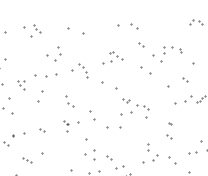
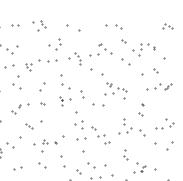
part: (112, 56) -> (100, 49), size x1.43
part: (40, 95) -> (42, 86), moved
part: (69, 100) -> (65, 81), size x1.67

